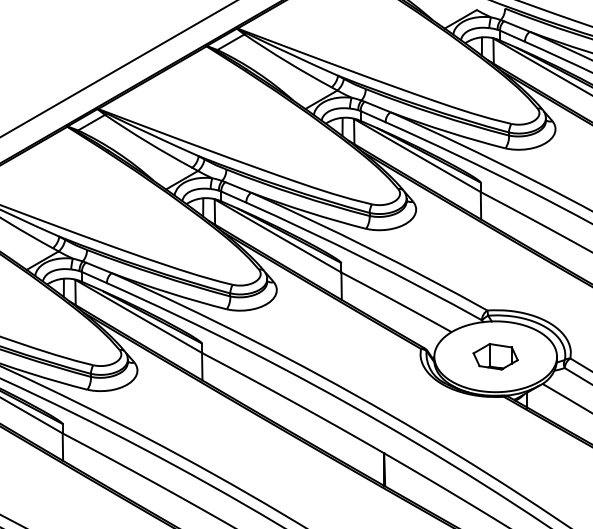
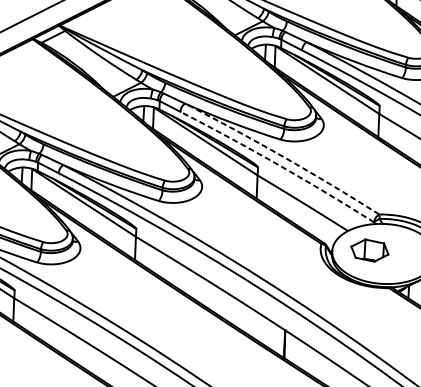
arc: (370, 249) -> (283, 157), solid -> dashed
arc: (365, 258) -> (278, 164), solid -> dashed
part: (495, 356) -> (369, 250), moved

